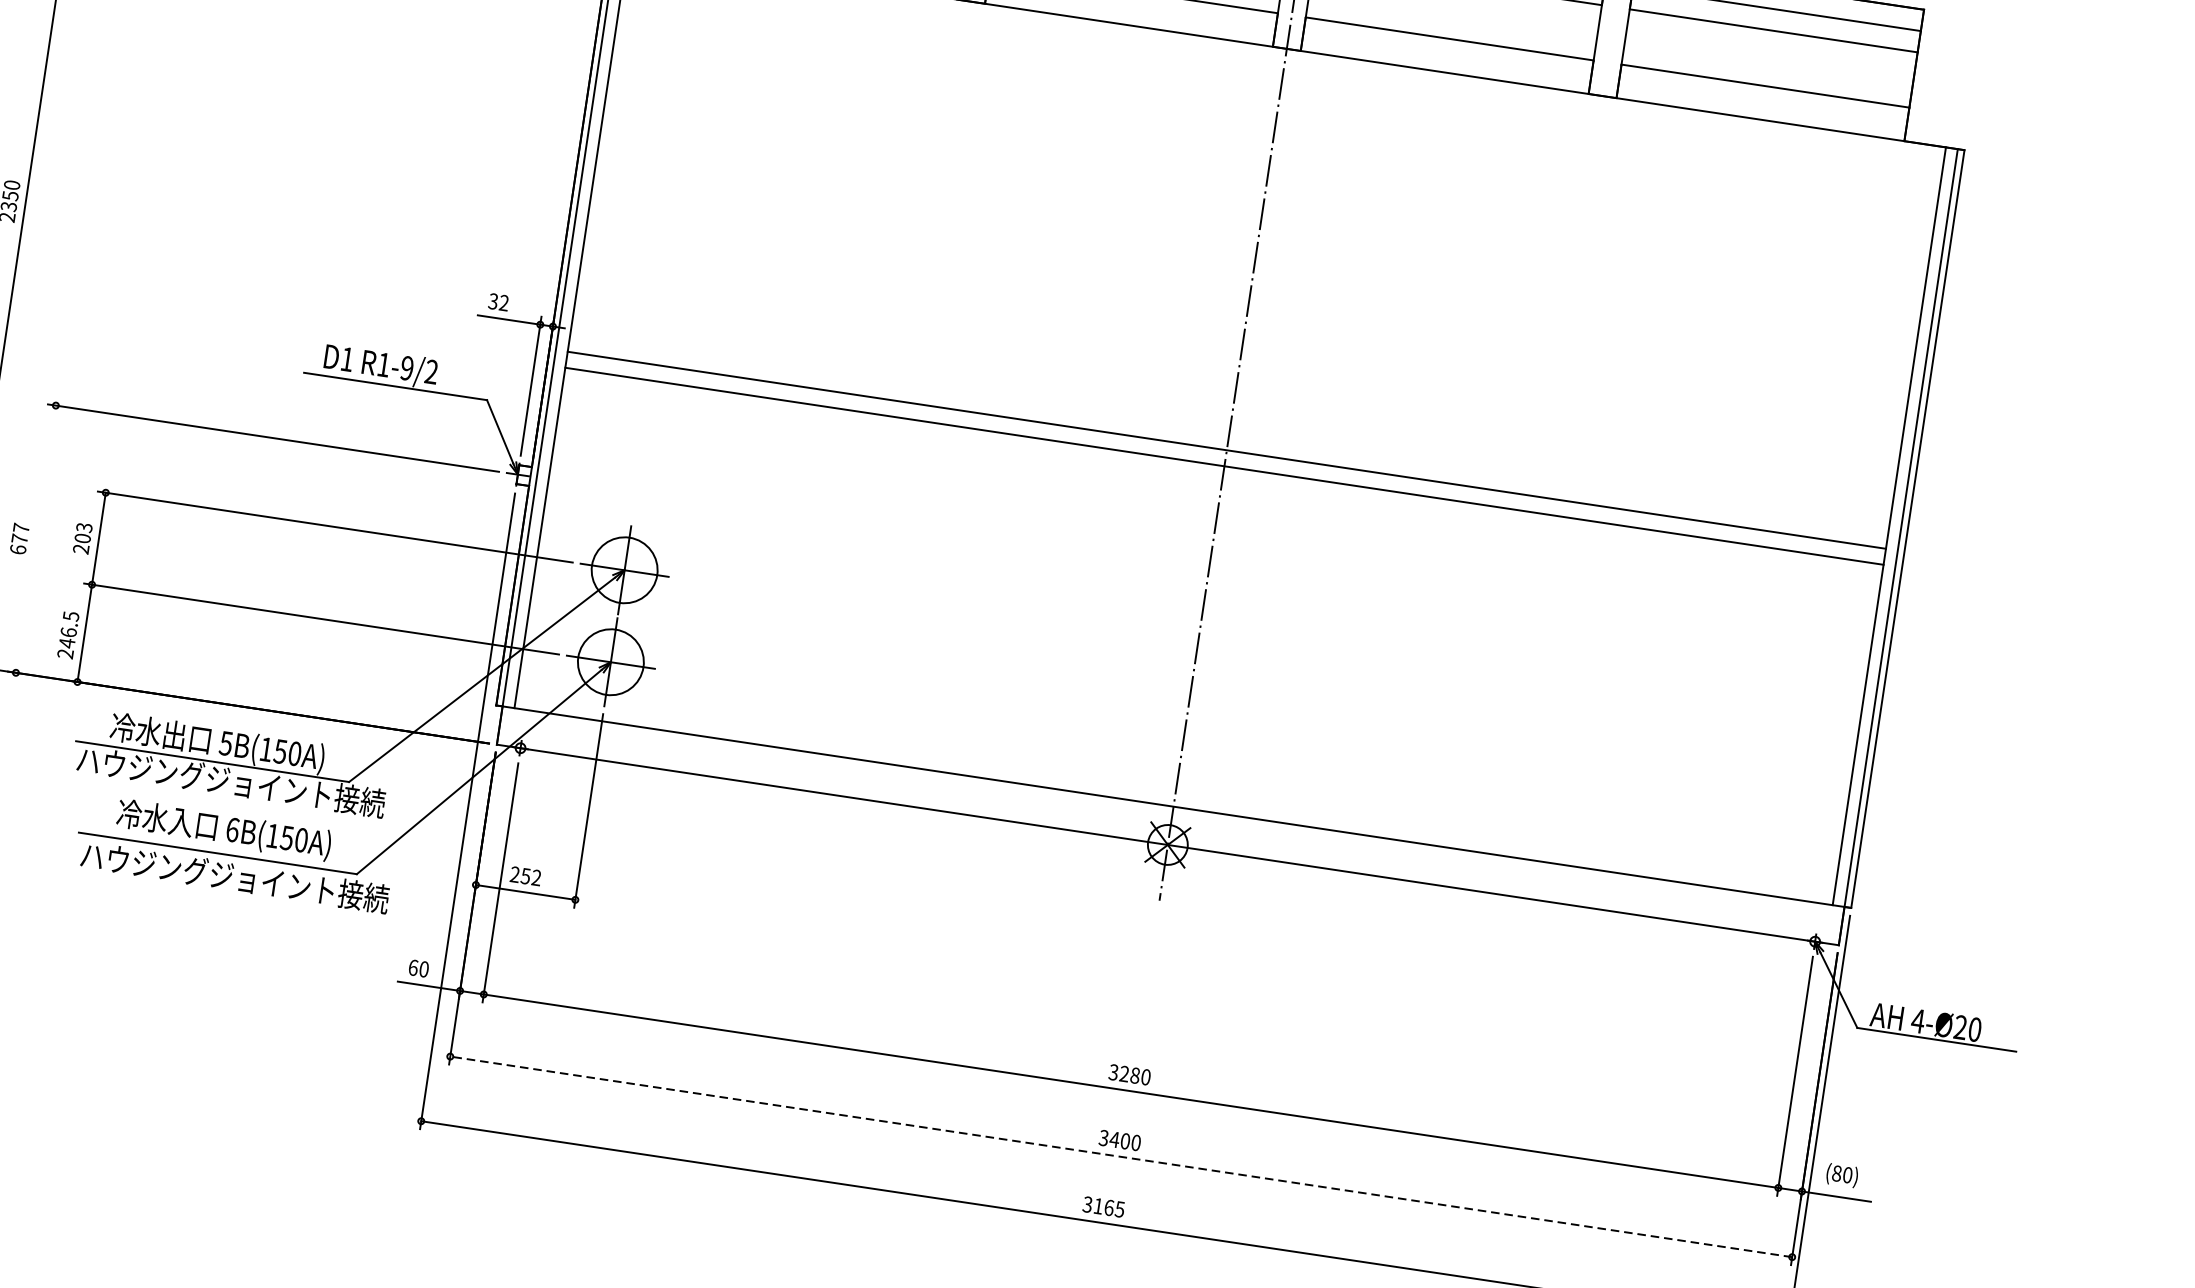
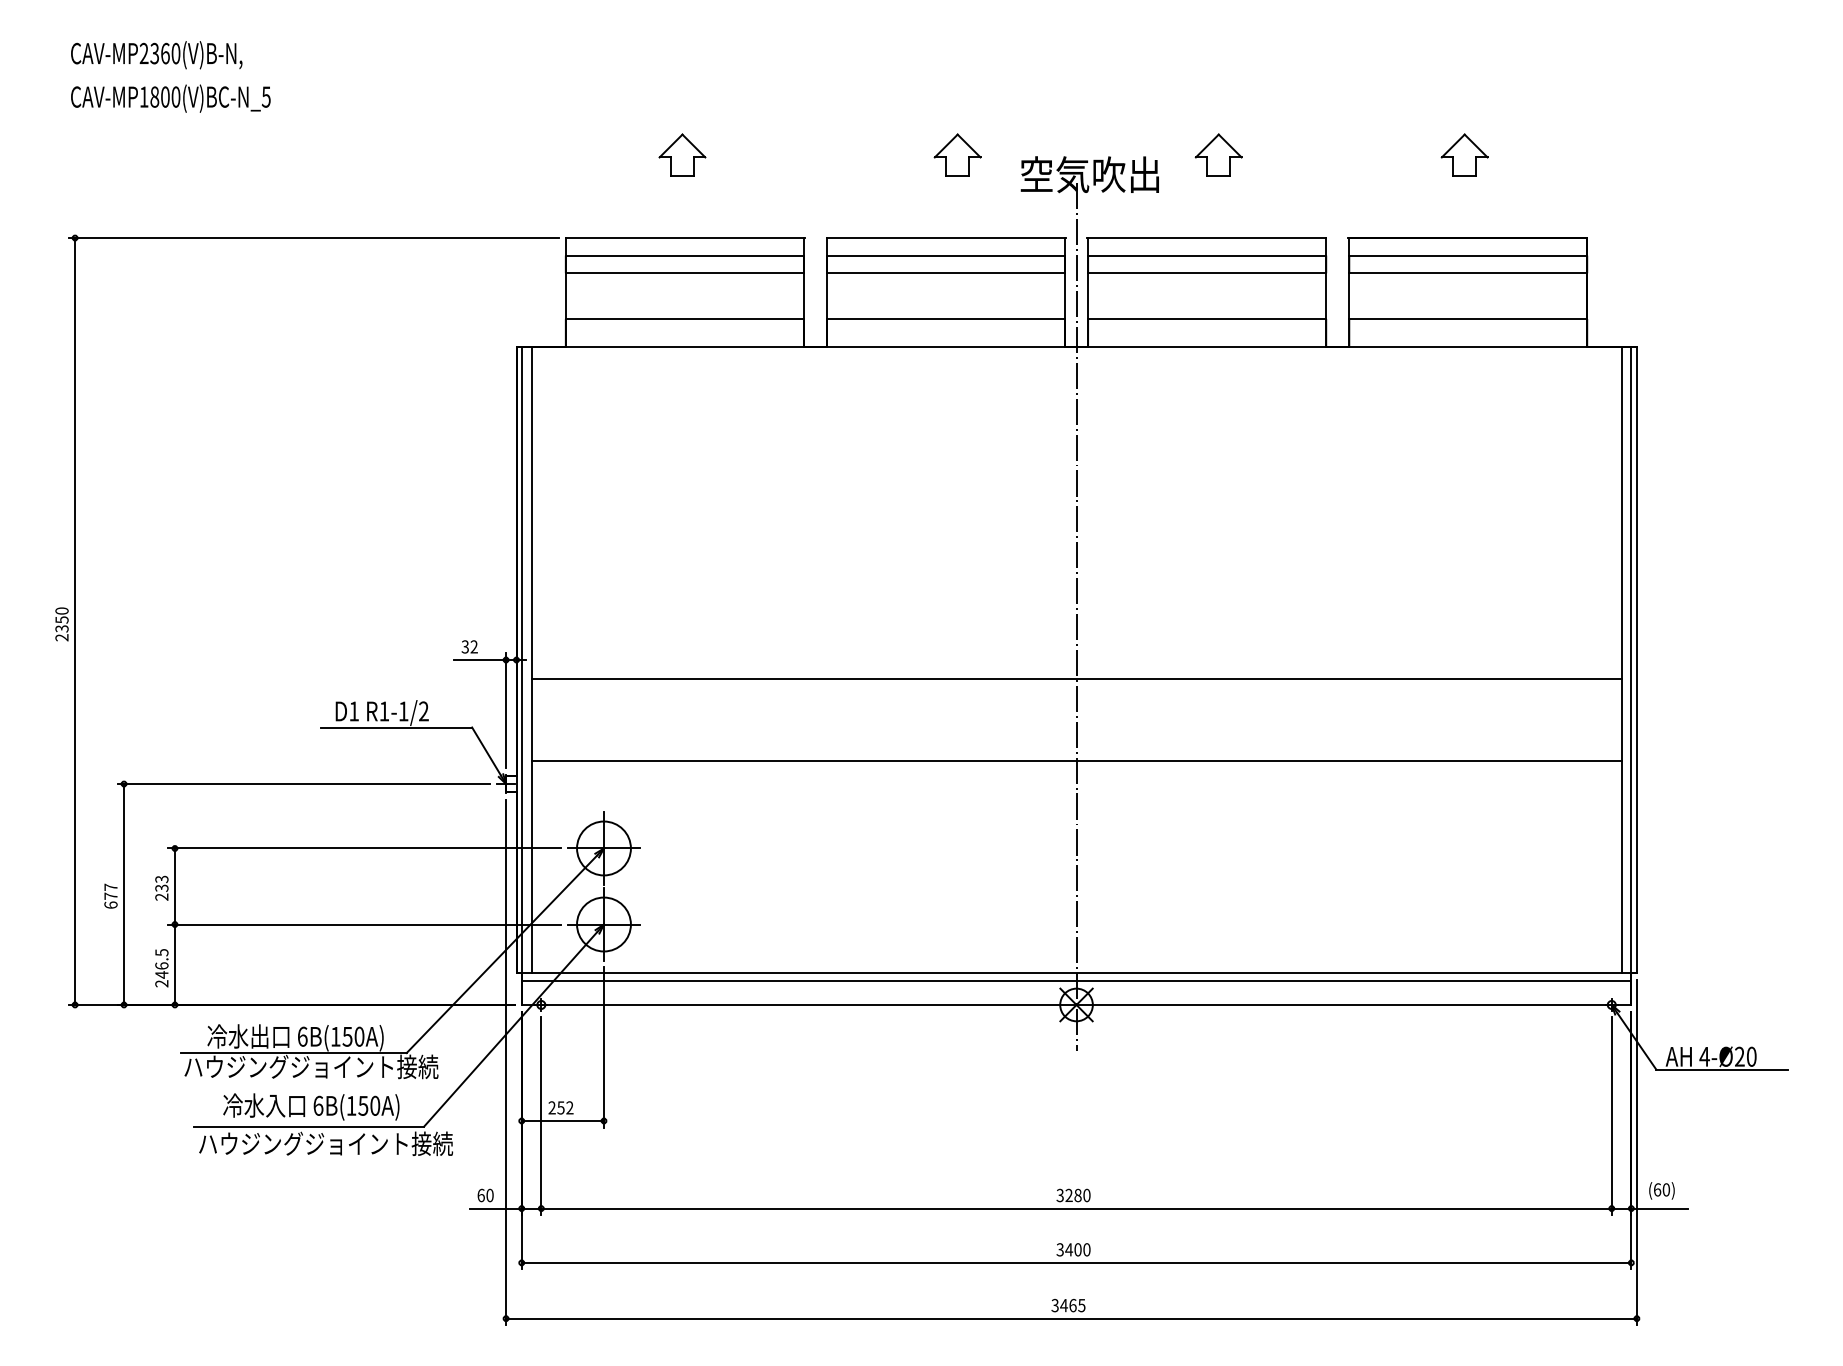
text: (406, 368) -> (403, 711), R1-9/2 -> R1-1/2
line: (1224, 465) -> (1076, 760), moved
text: (82, 537) -> (161, 887), 203 -> 233
line: (36, 539) -> (124, 894), added
text: (226, 743) -> (302, 1036), 5B(150A) -> 6B(150A)
line: (1172, 816) -> (1076, 981), added
line: (1121, 1156) -> (1076, 1262), dashed -> solid
text: (1837, 1173) -> (1657, 1189), (80) -> (60)
text: (1097, 1206) -> (1063, 1305), 3165 -> 3465

